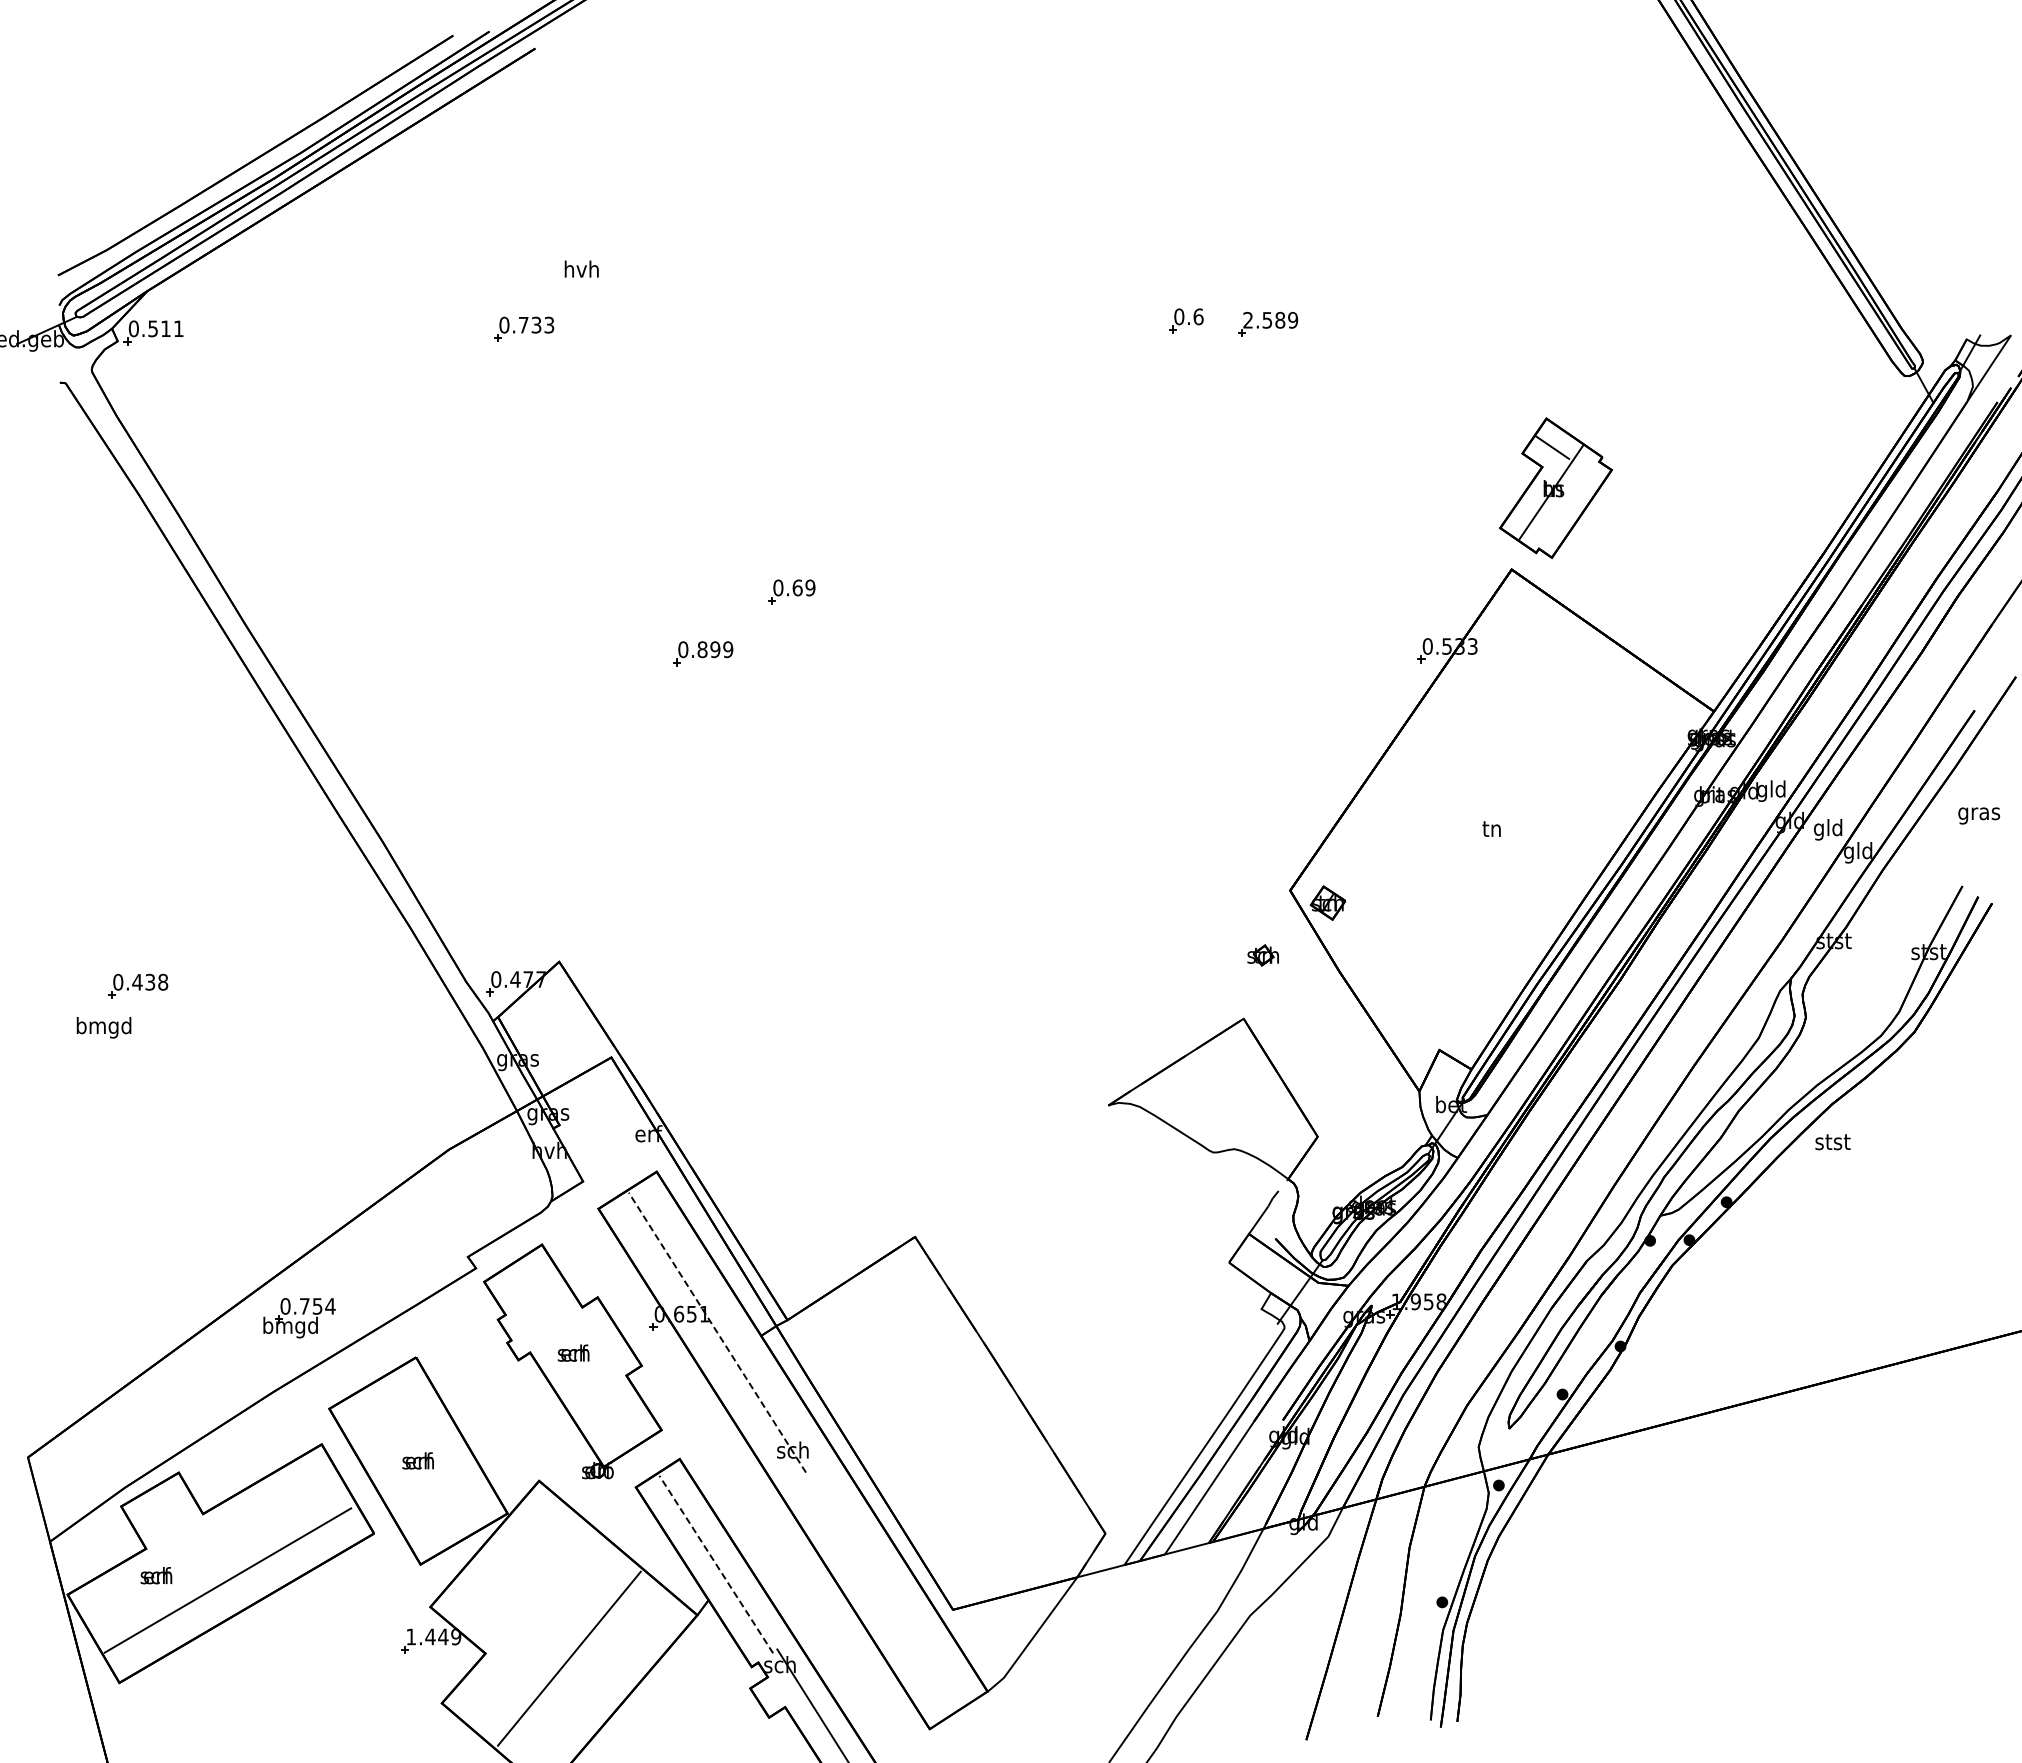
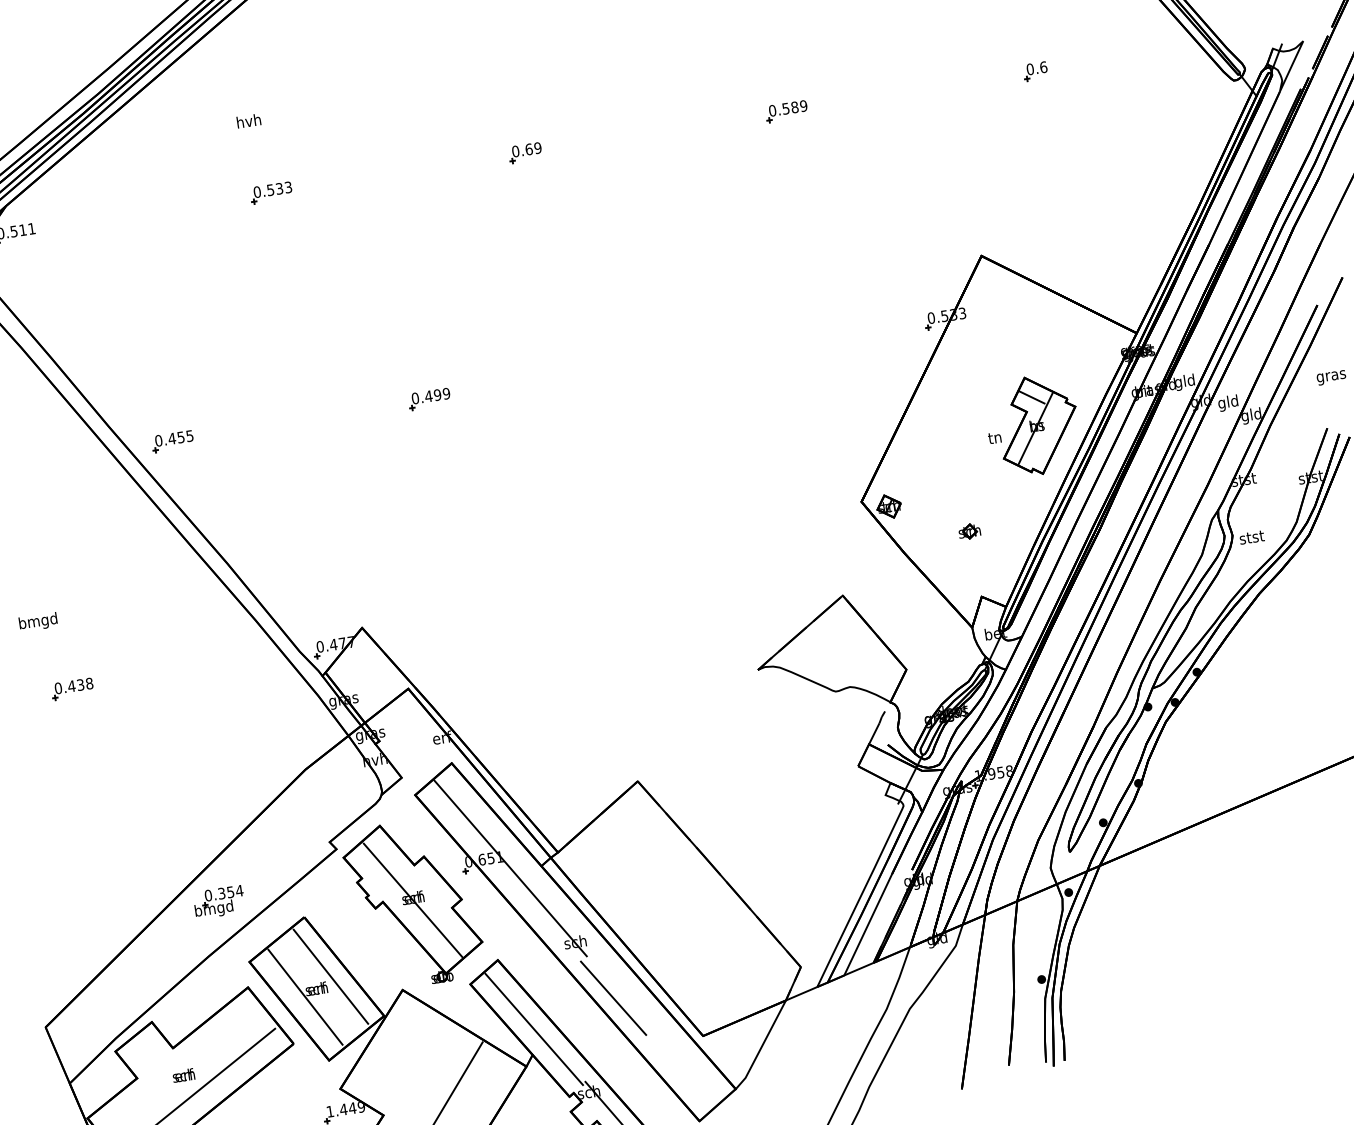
text: (581, 268) -> (248, 120), moved
part: (1186, 320) -> (1035, 71), moved
text: (1248, 320) -> (772, 110), 2.589 -> 0.589
text: (523, 325) -> (270, 190), 0.733 -> 0.533
part: (1555, 487) -> (1038, 424), moved
part: (791, 591) -> (525, 152), moved
text: (702, 649) -> (428, 396), 0.899 -> 0.499
part: (332, 658) -> (173, 441), added
part: (1262, 955) -> (969, 531), moved
text: (103, 1027) -> (37, 622), moved
text: (1832, 1142) -> (1251, 537), moved
text: (304, 1306) -> (221, 893), 0.754 -> 0.354
line: (717, 1332) -> (510, 868), dashed -> solid
line: (572, 1356) -> (412, 900), added
line: (440, 1446) -> (330, 976), added
line: (400, 1470) -> (305, 997), added
line: (834, 1537) -> (613, 998), added
line: (716, 1564) -> (534, 1029), dashed -> solid
text: (156, 1575) -> (183, 1075), moved

